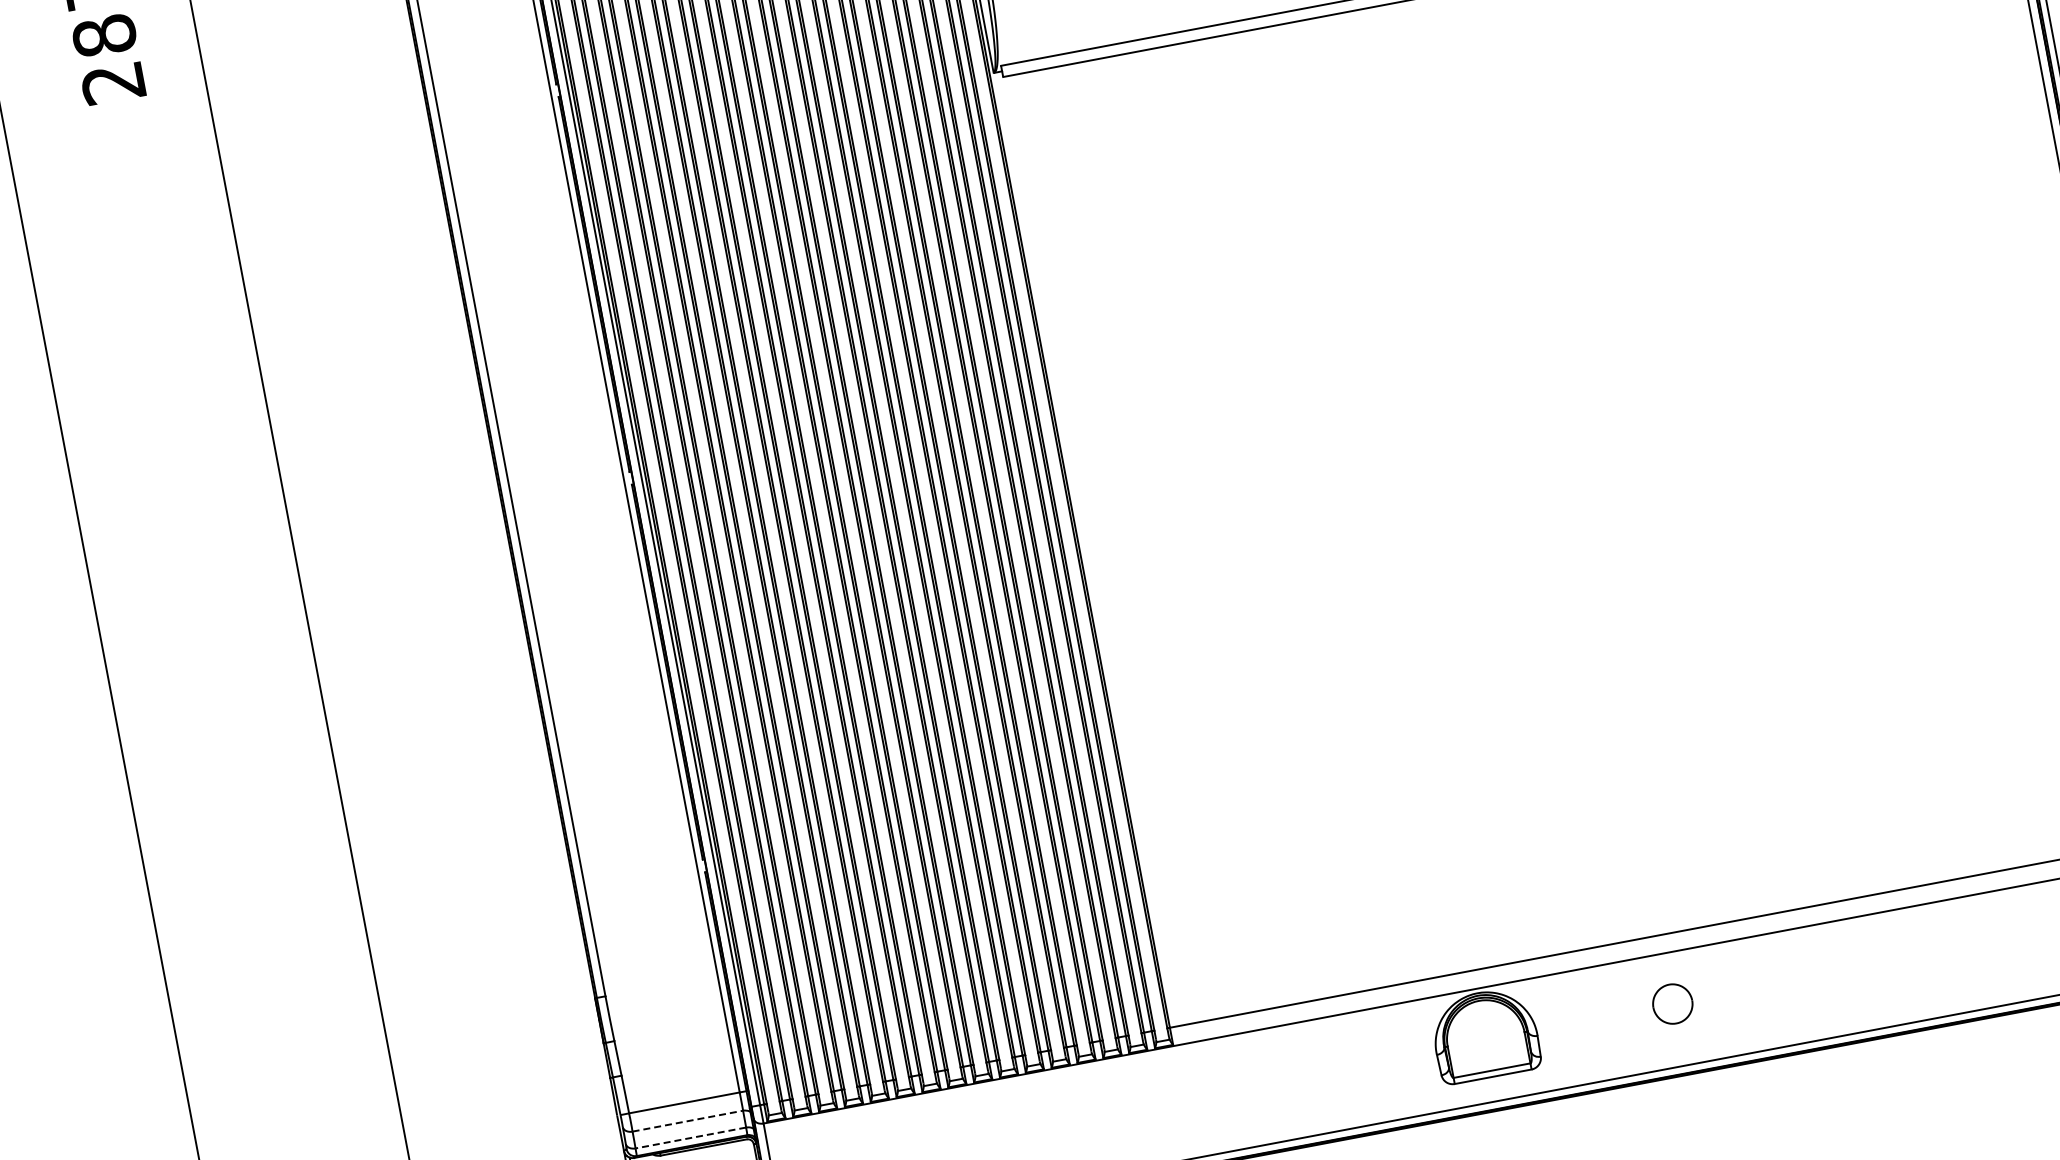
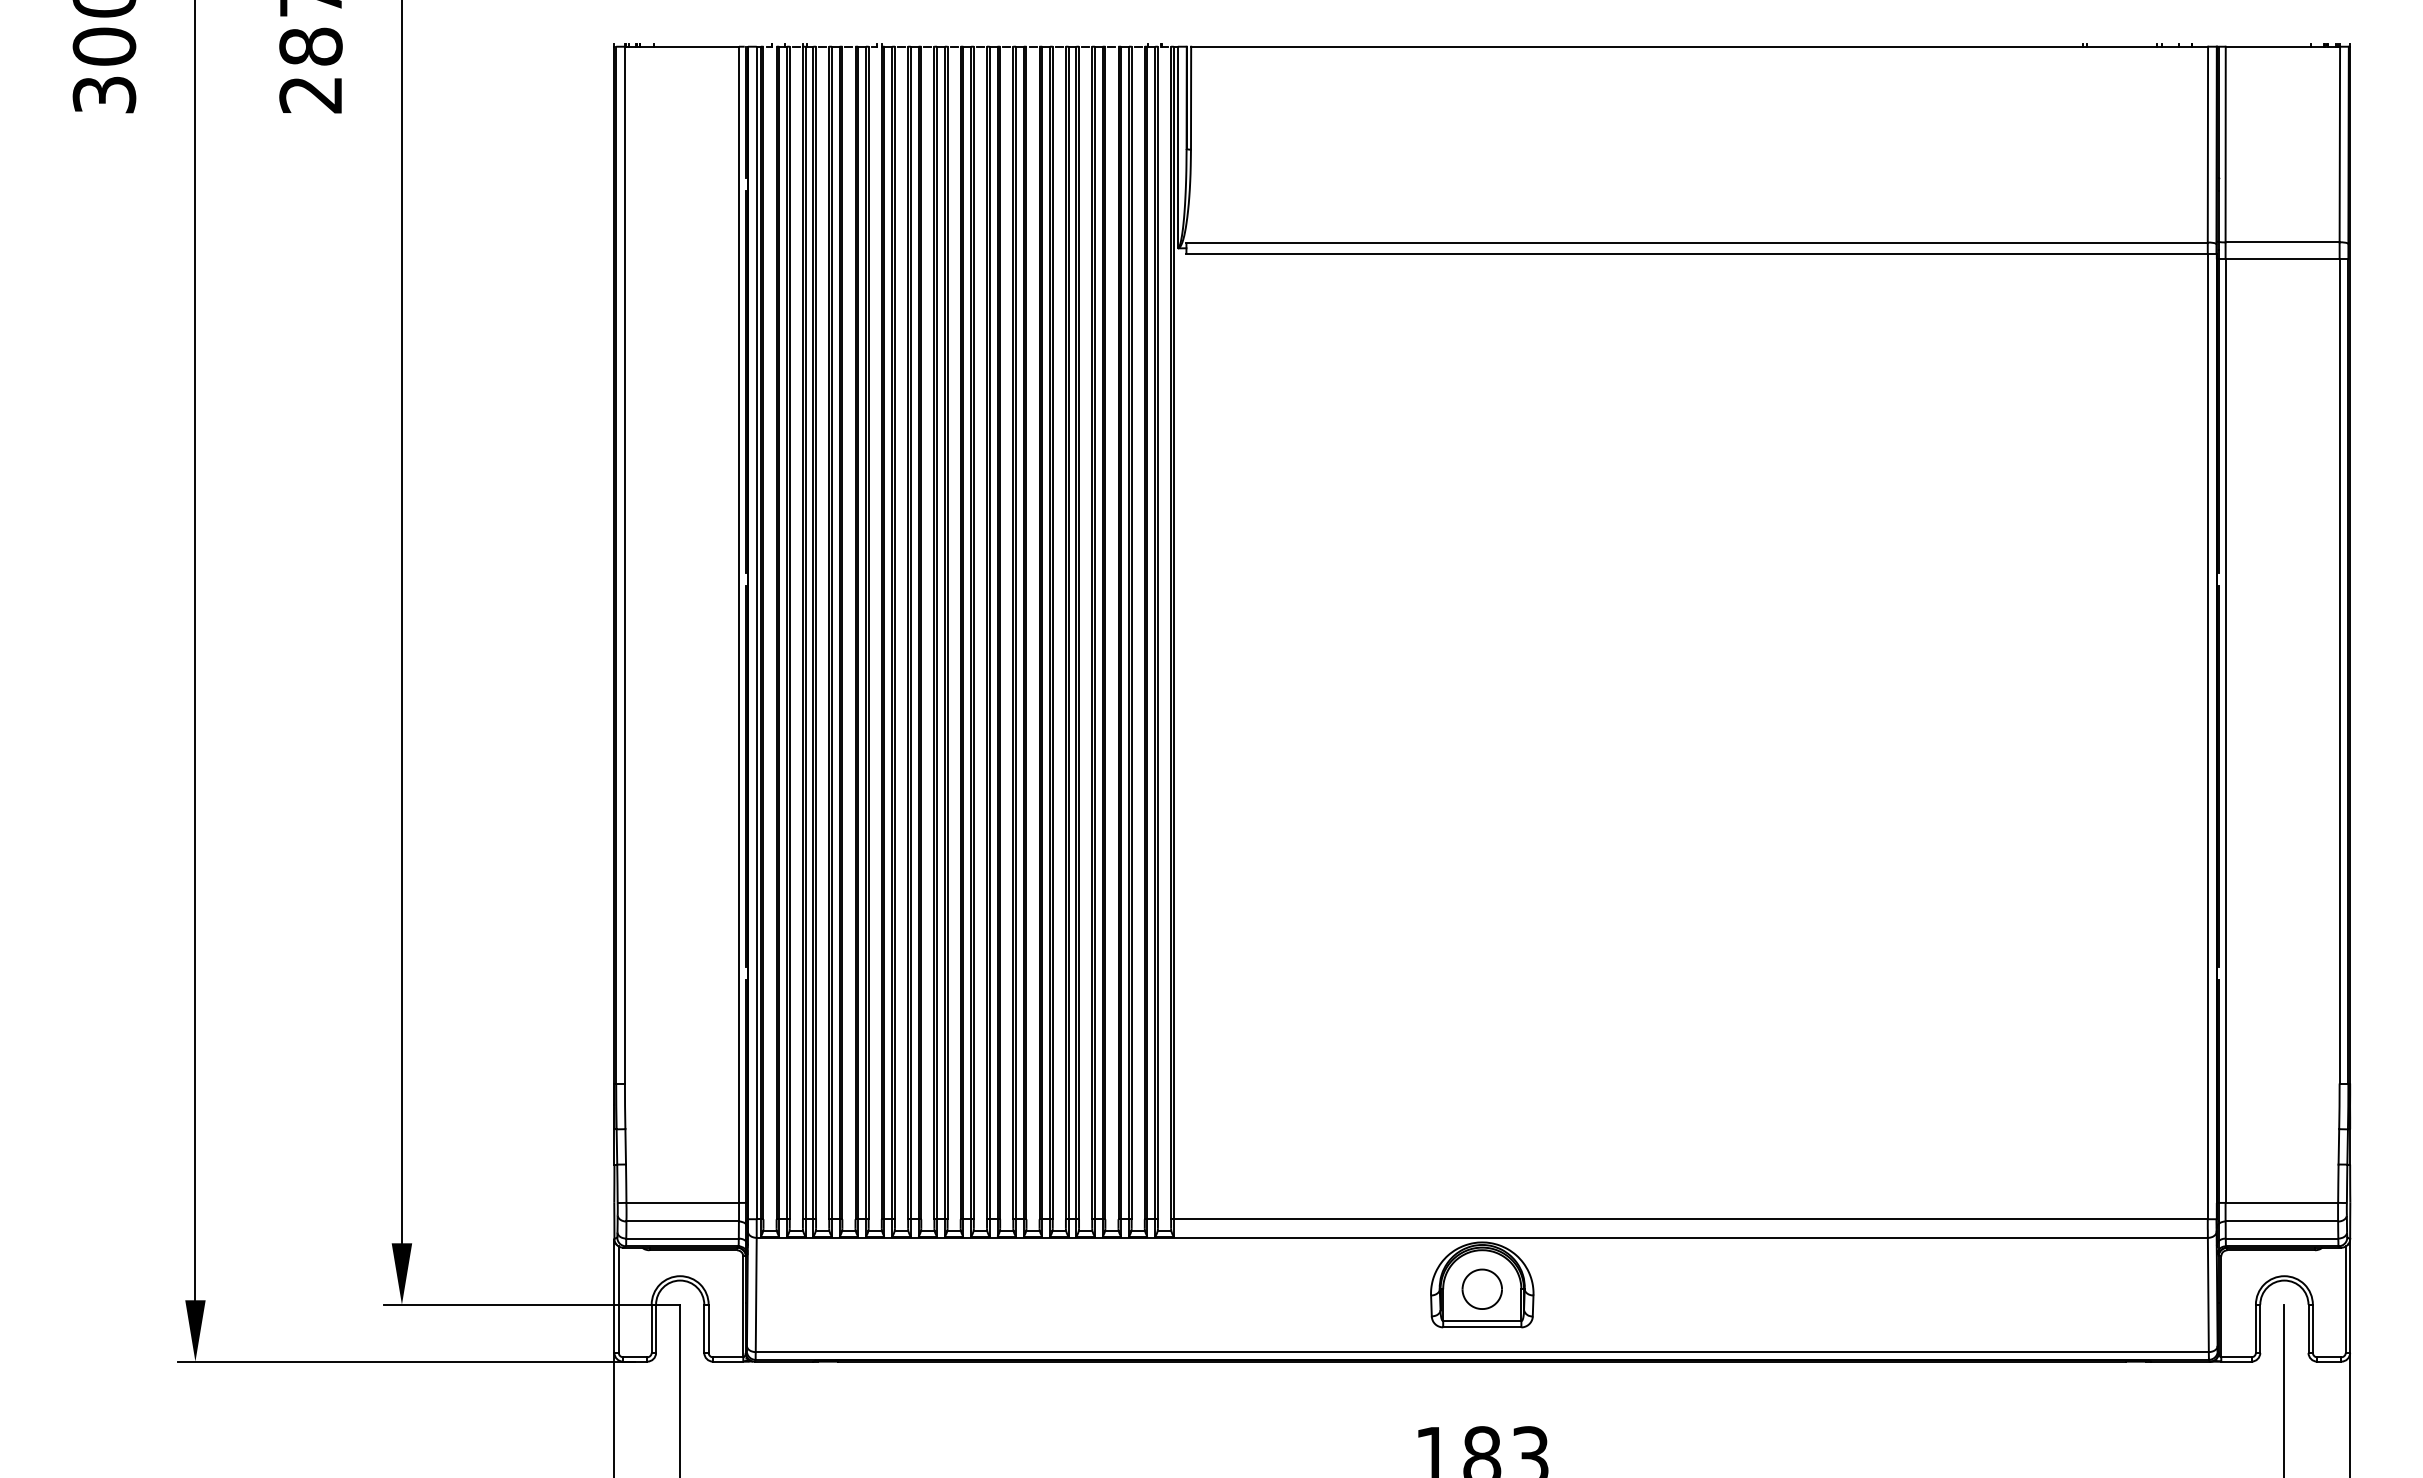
part: (1671, 1003) -> (1481, 1288), moved
line: (688, 1121) -> (683, 1221), dashed -> solid
line: (690, 1137) -> (682, 1238), dashed -> solid

